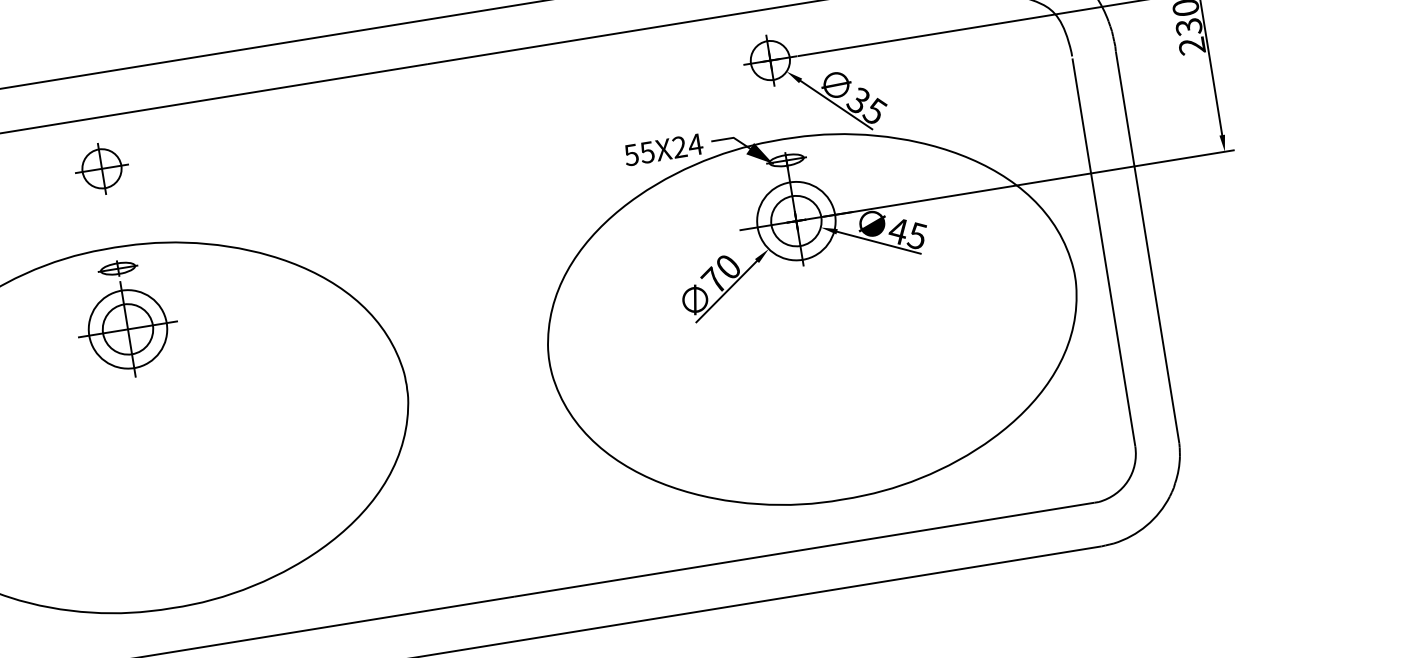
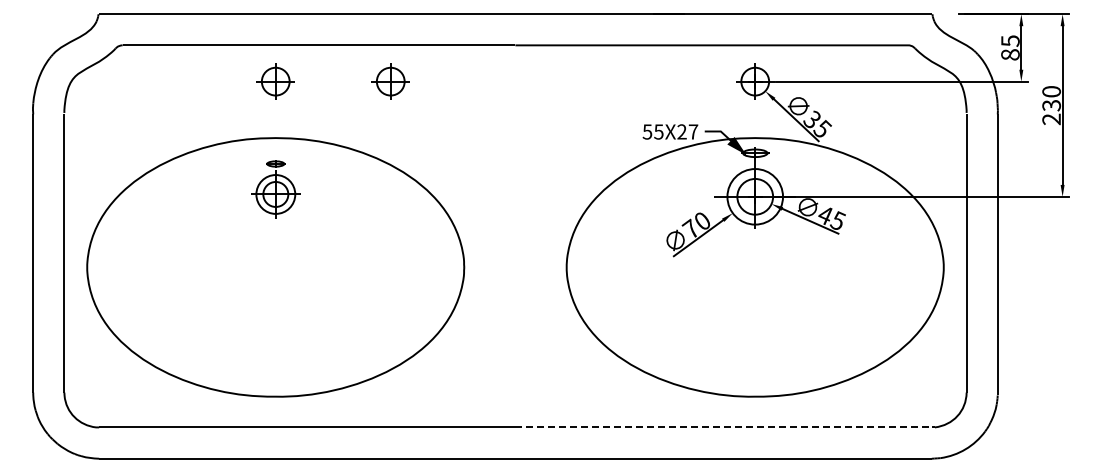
part: (261, 142) -> (390, 81), added
text: (695, 144) -> (693, 131), 55X24 -> 55X27
part: (125, 317) -> (275, 188), size x0.7
line: (805, 549) -> (724, 427), solid -> dashed

